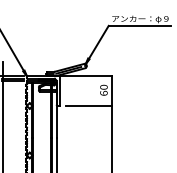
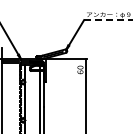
line: (140, 26) -> (108, 20), solid -> dashed
line: (88, 106) -> (68, 82), removed

